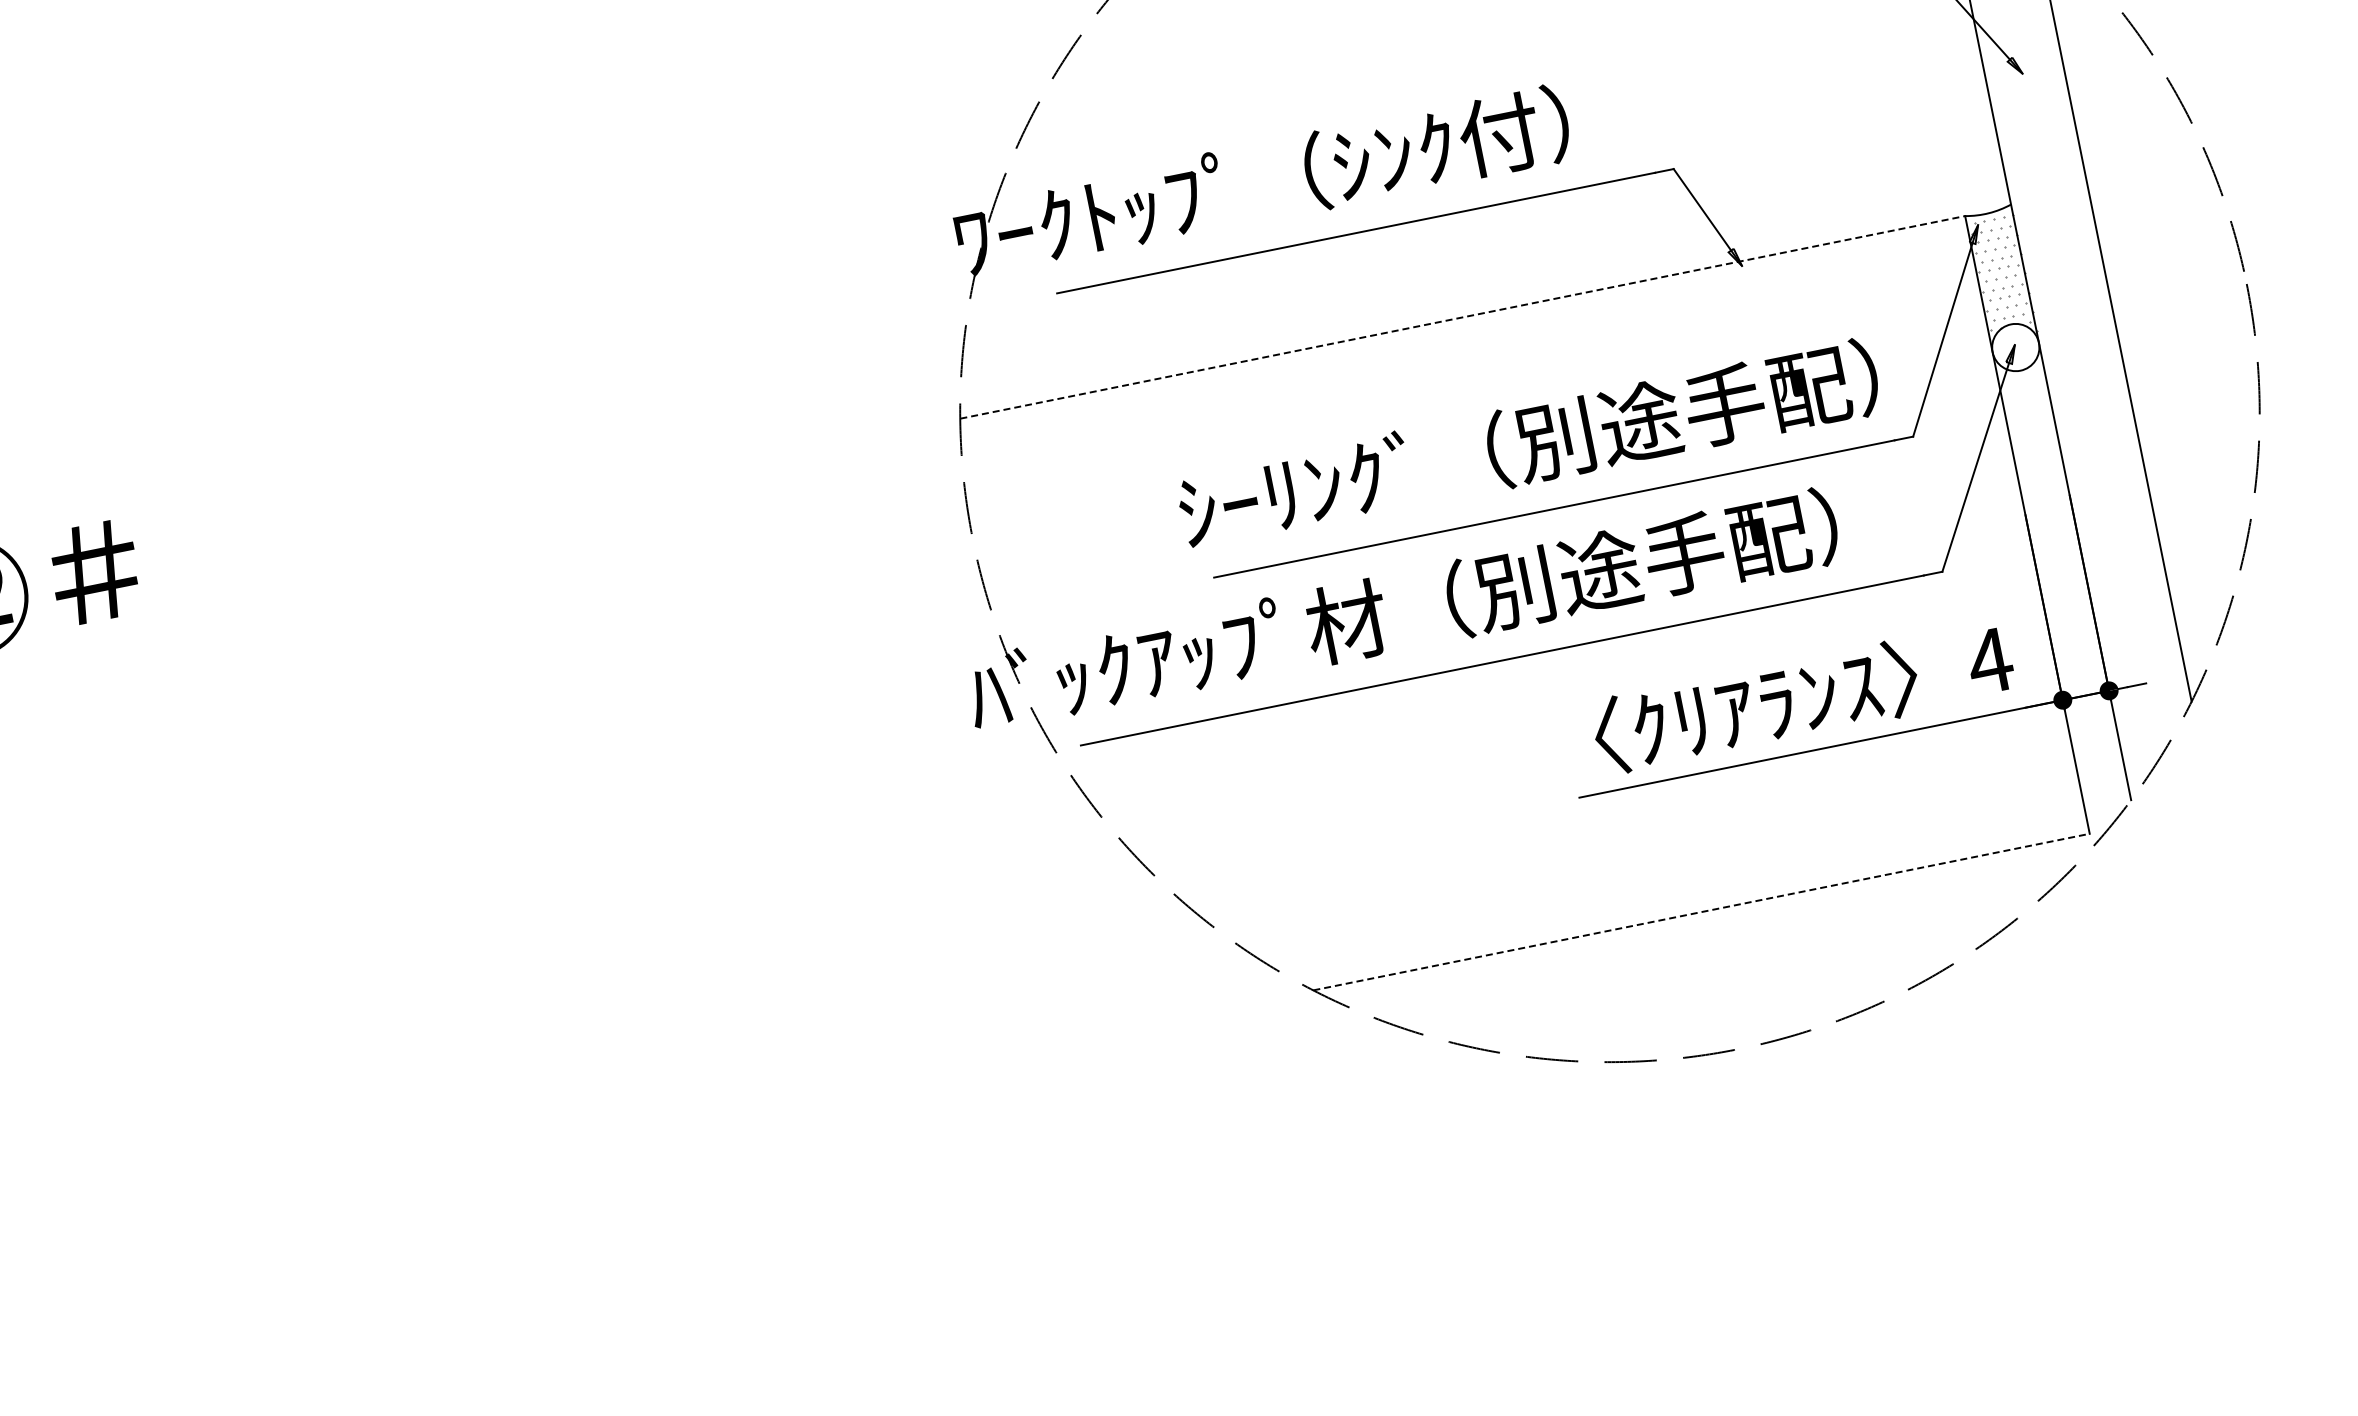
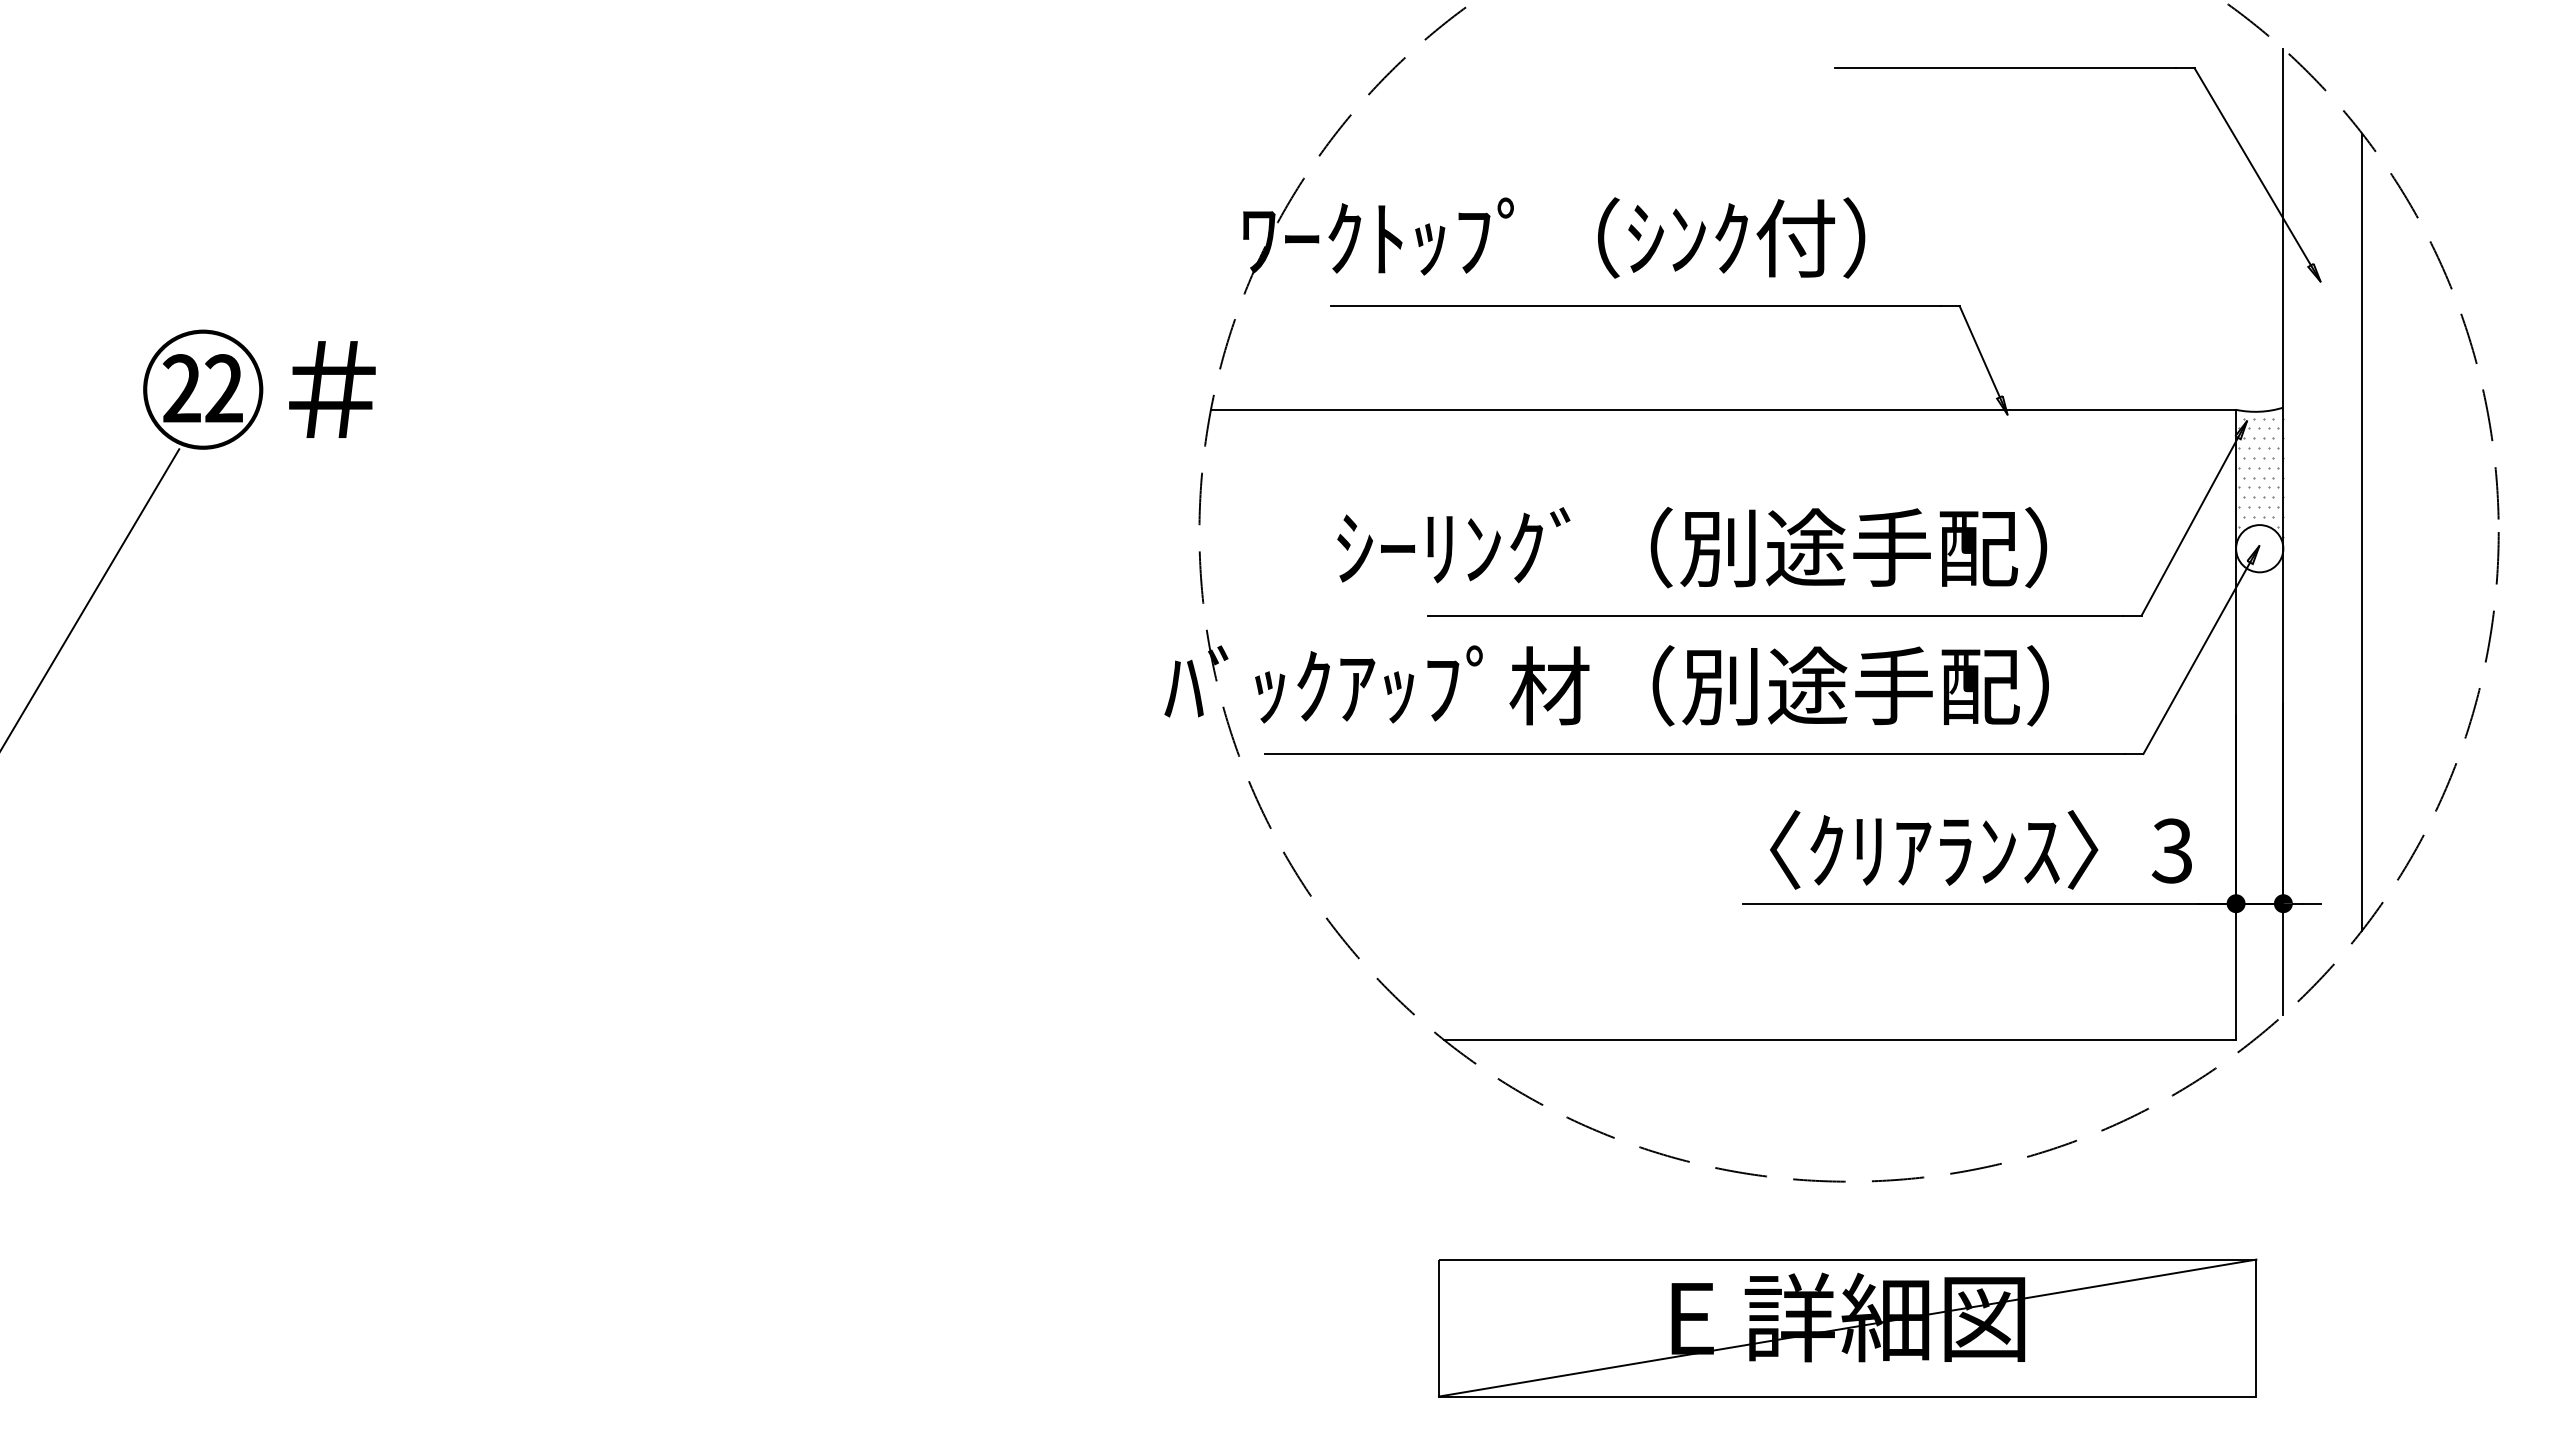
line: (1462, 317) -> (1723, 409), dashed -> solid
text: (1529, 444) -> (1692, 547), moved
text: (1989, 660) -> (2172, 850), 4 -> 3
line: (1701, 911) -> (1840, 1039), dashed -> solid
part: (1765, 1192) -> (1847, 1327), added

